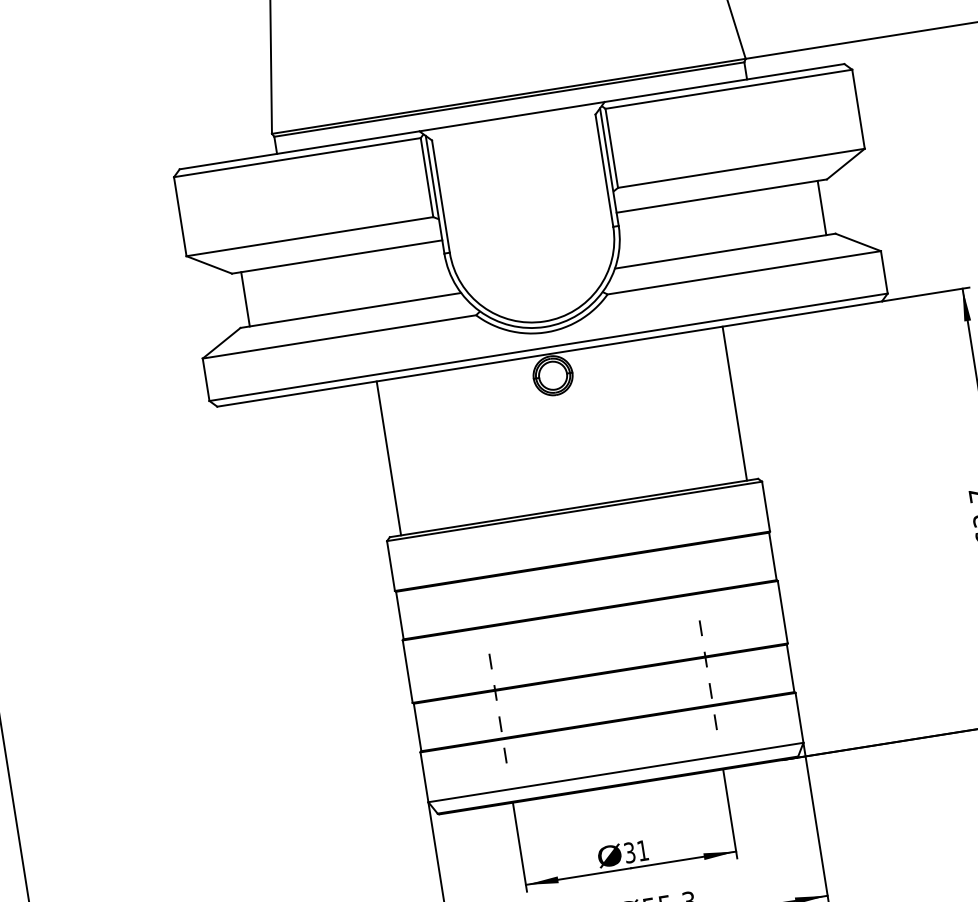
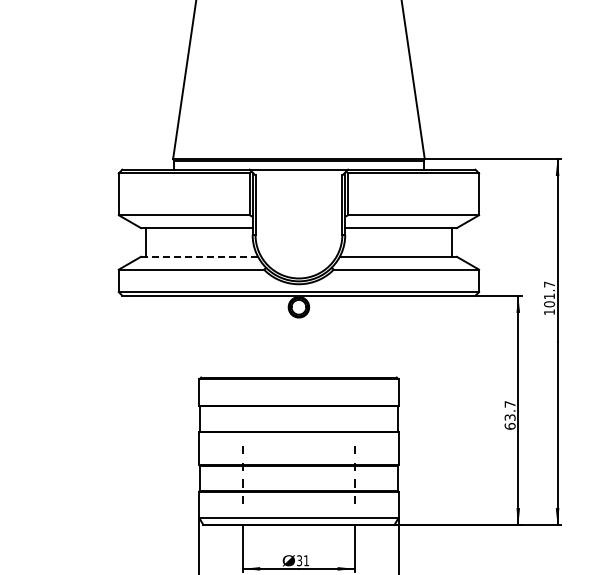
line: (350, 309) -> (199, 256), solid -> dashed
line: (734, 403) -> (390, 336), removed
line: (389, 458) -> (207, 336), removed

